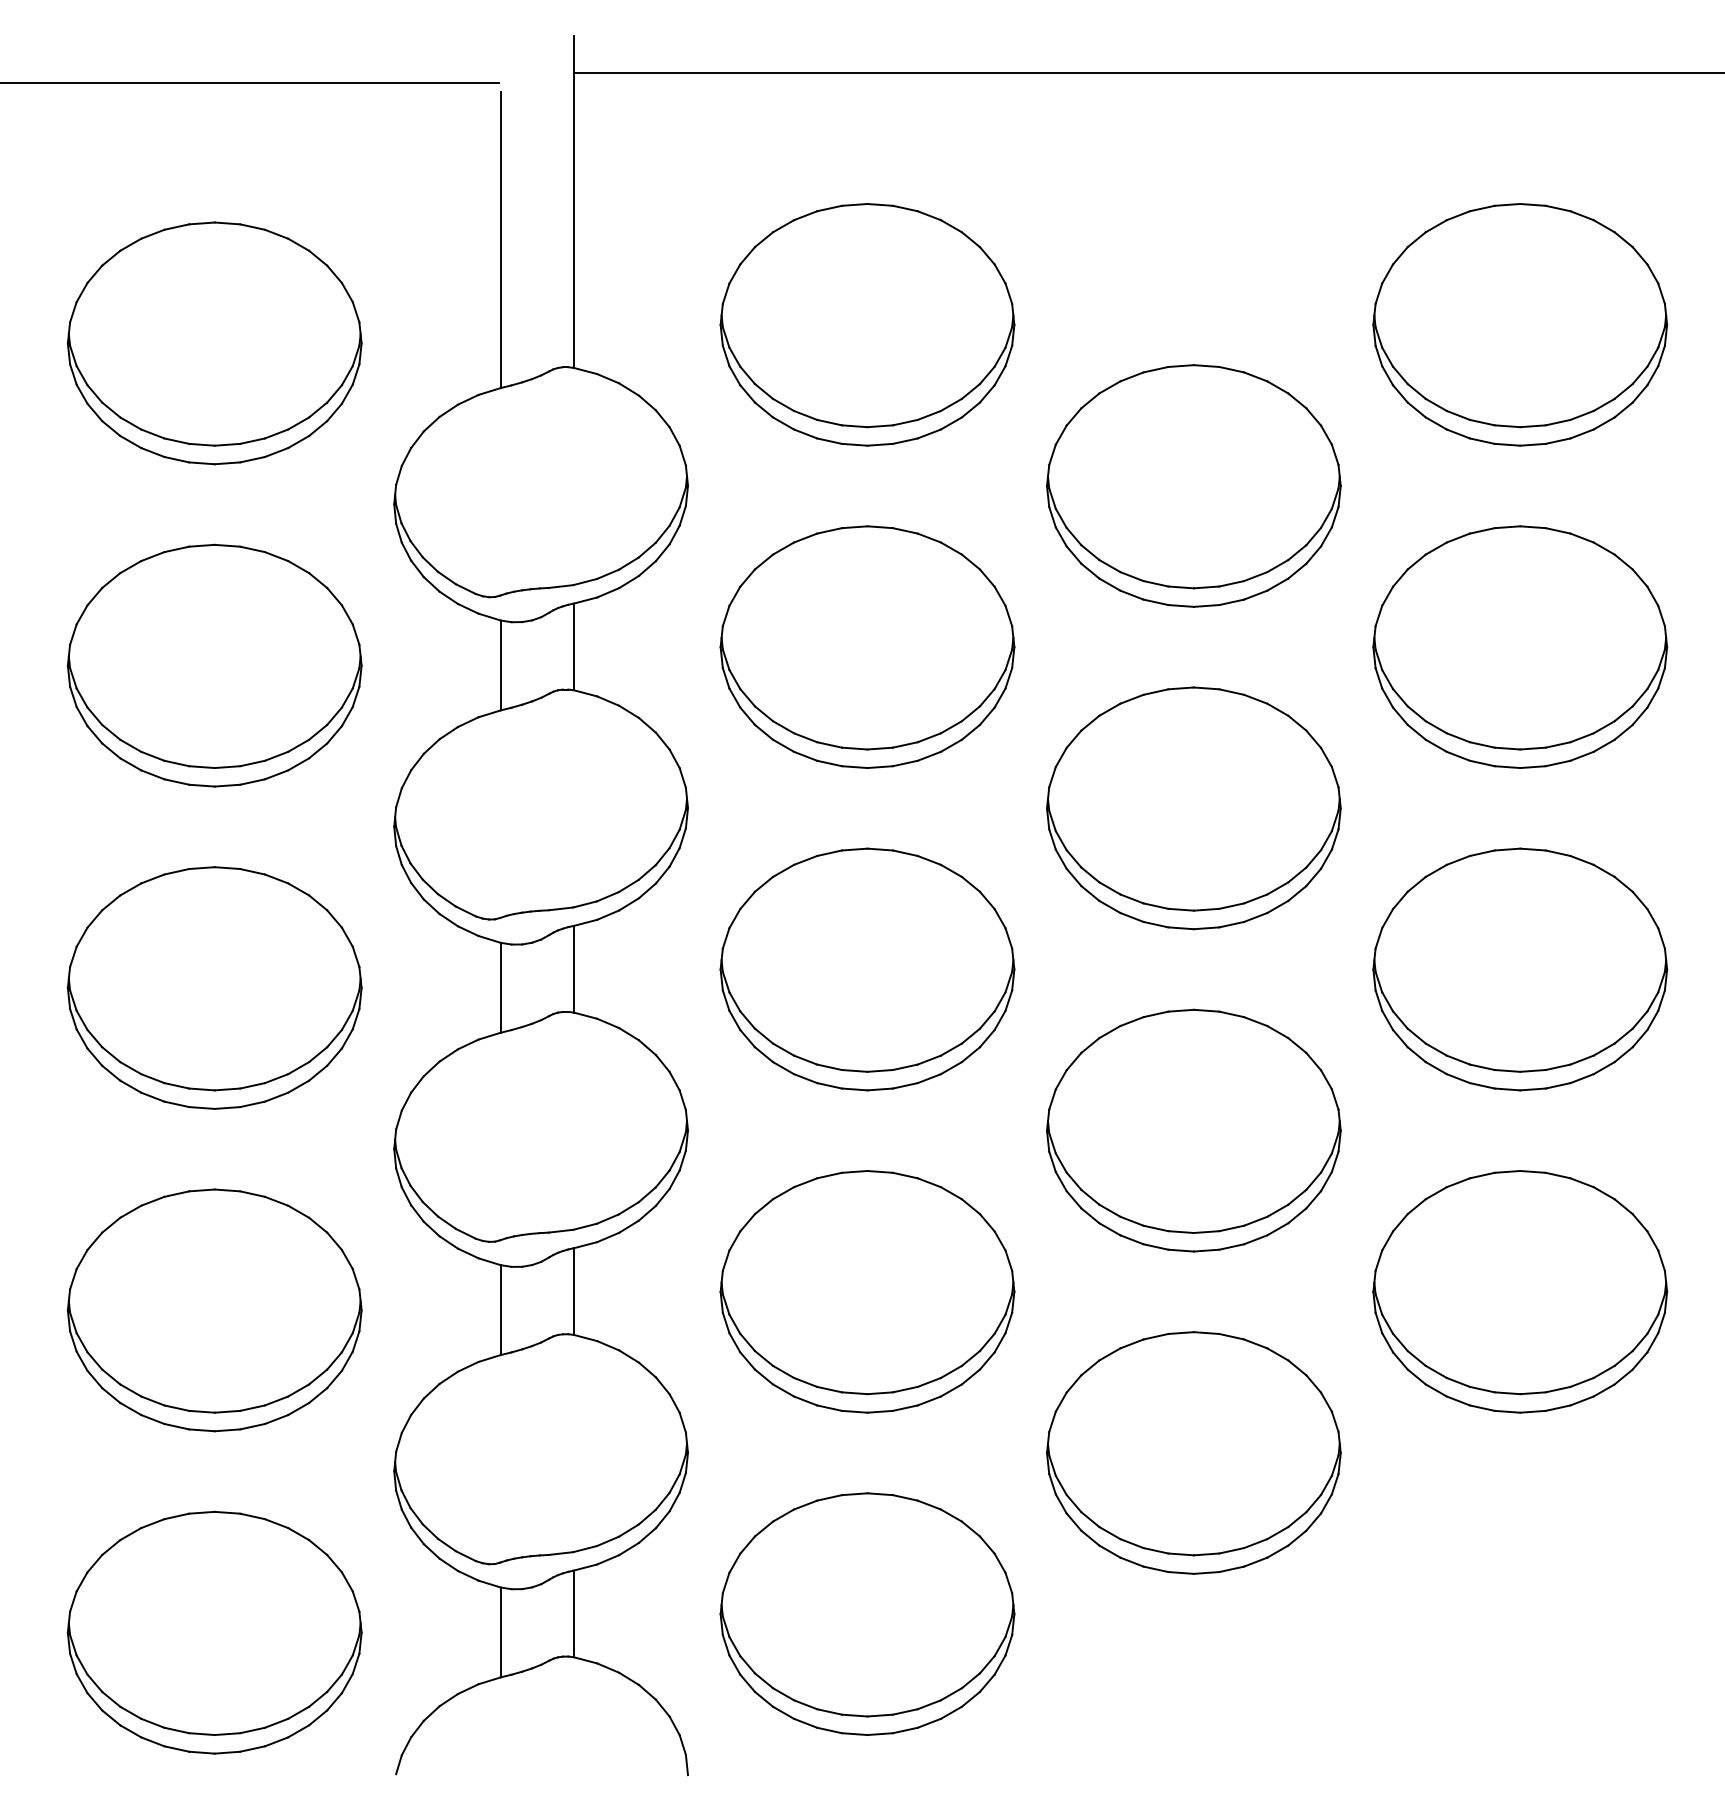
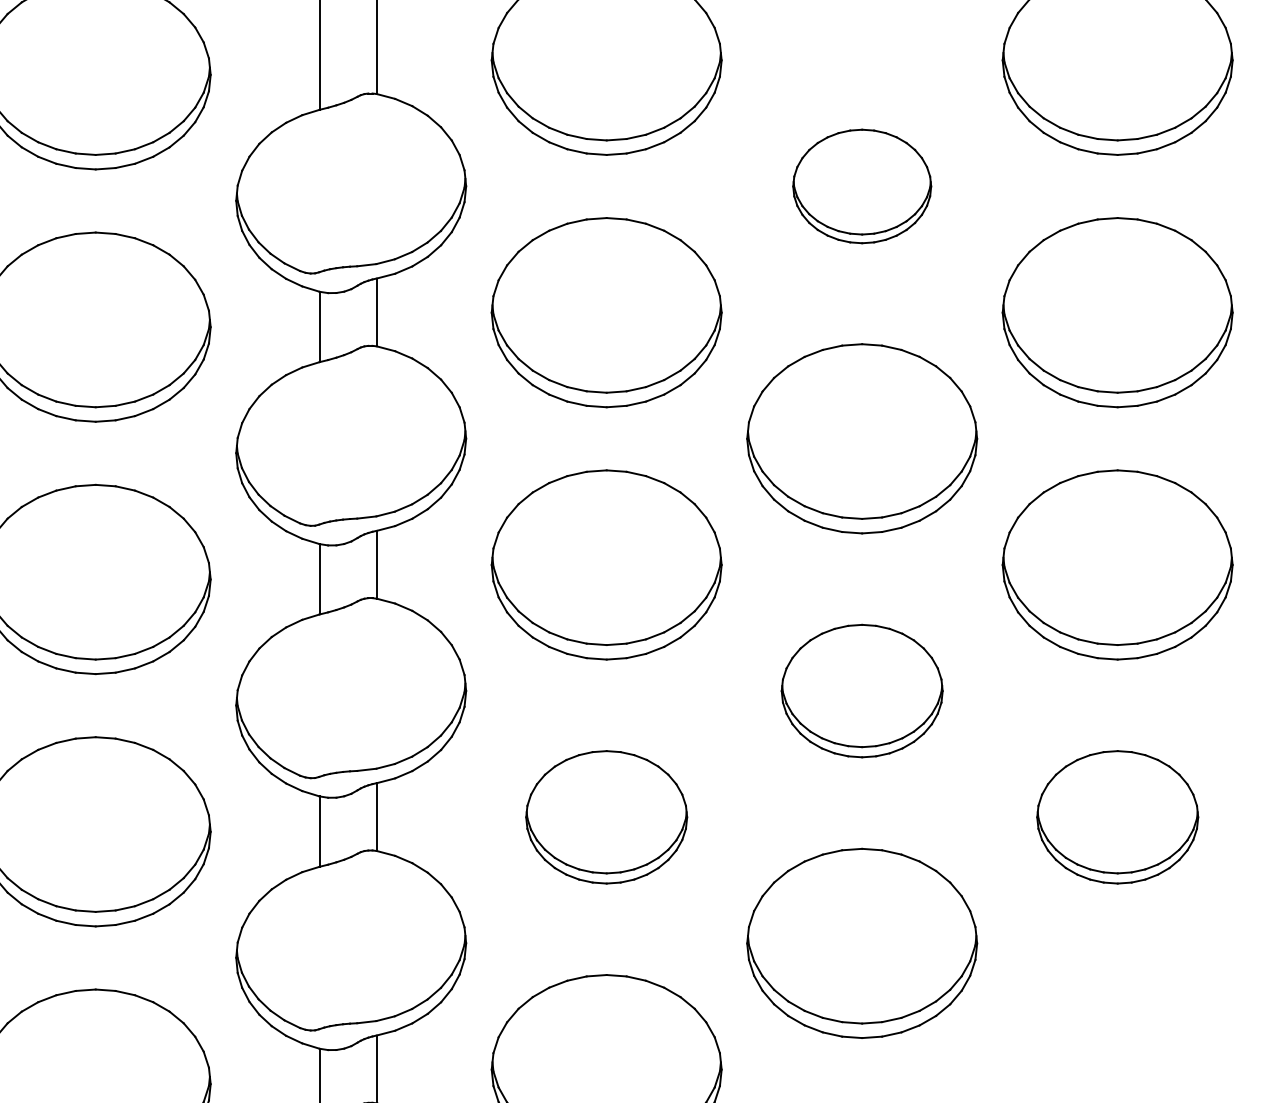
part: (1193, 485) -> (861, 186), size x0.6
part: (1193, 1130) -> (861, 691), size x0.7
part: (867, 1291) -> (606, 817), size x0.7
part: (1520, 1291) -> (1117, 817), size x0.7

